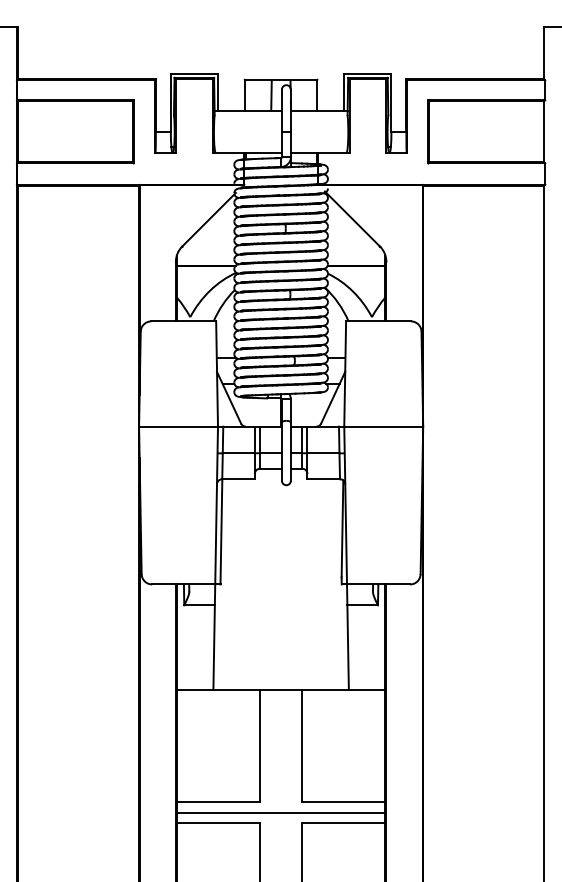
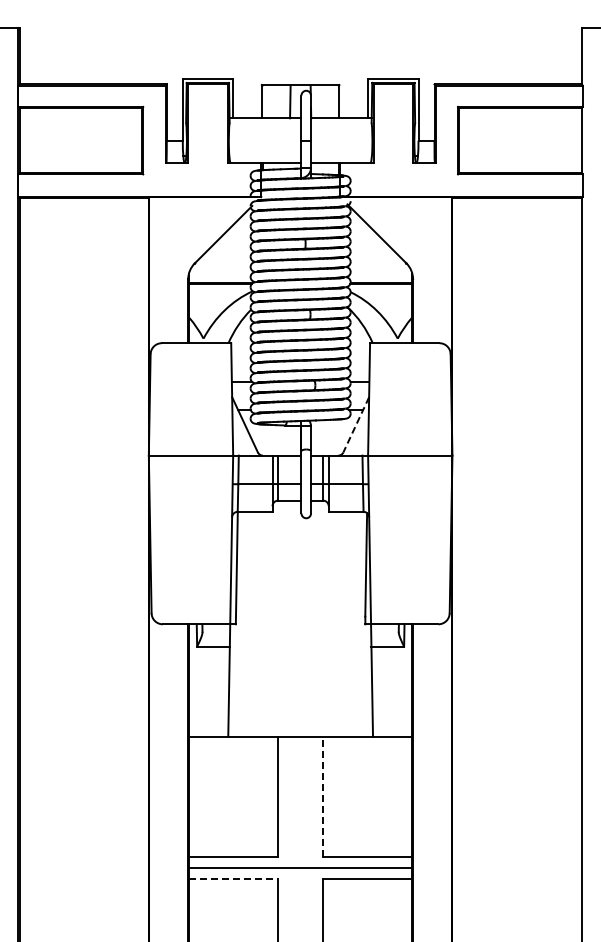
line: (333, 398) -> (356, 425), solid -> dashed
line: (302, 745) -> (323, 796), solid -> dashed
line: (219, 823) -> (234, 879), solid -> dashed

